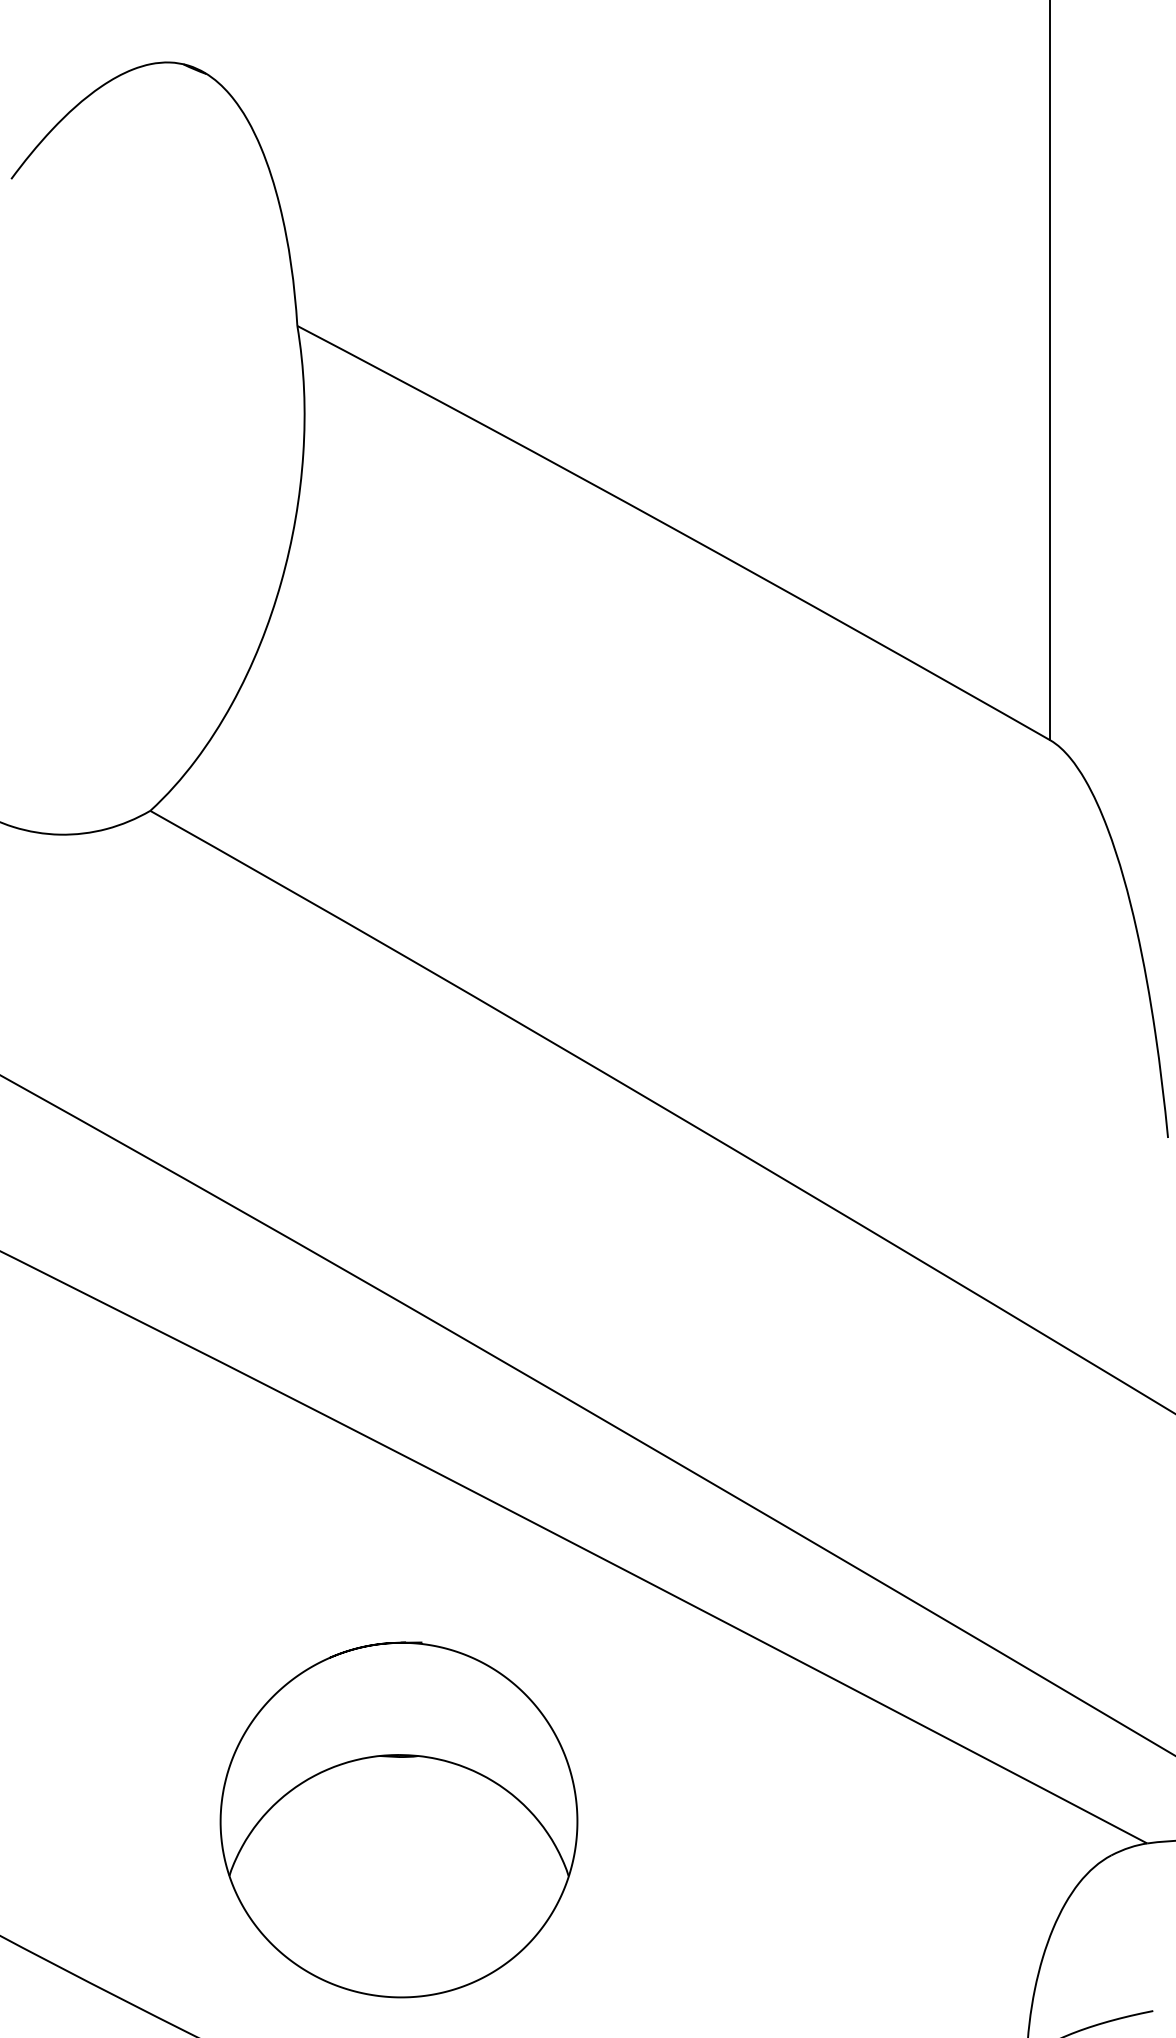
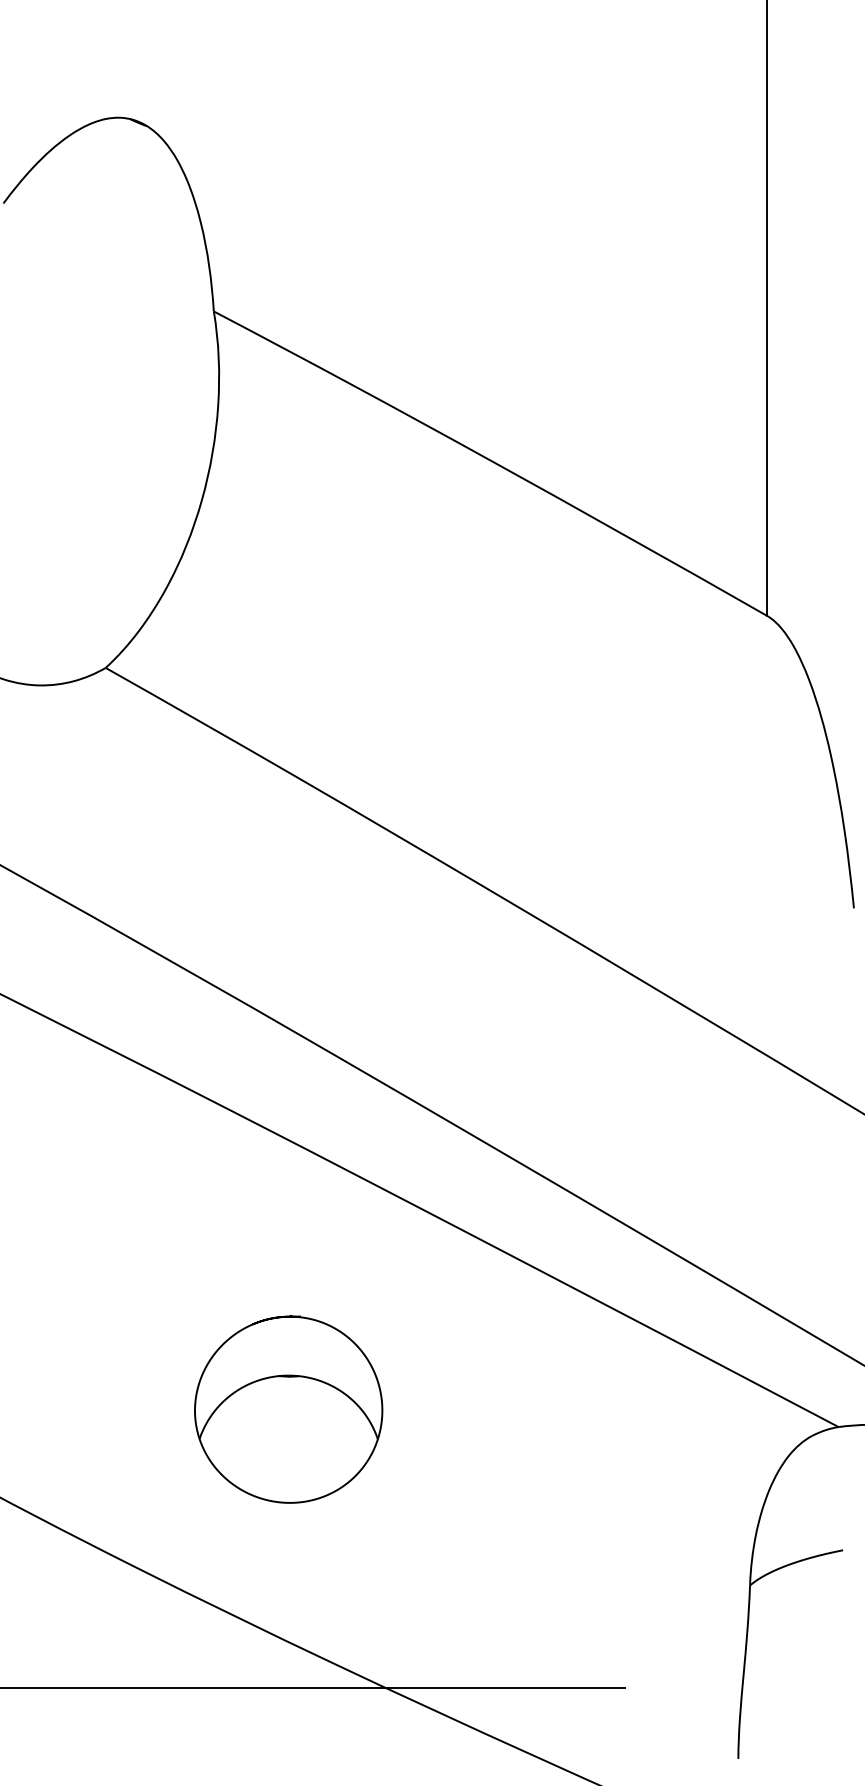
part: (398, 1819) -> (288, 1409), size x0.71

